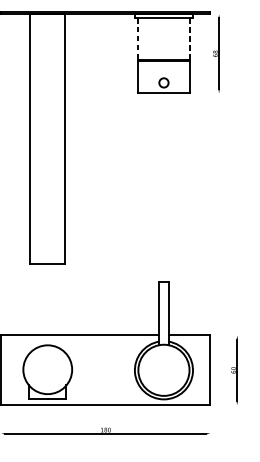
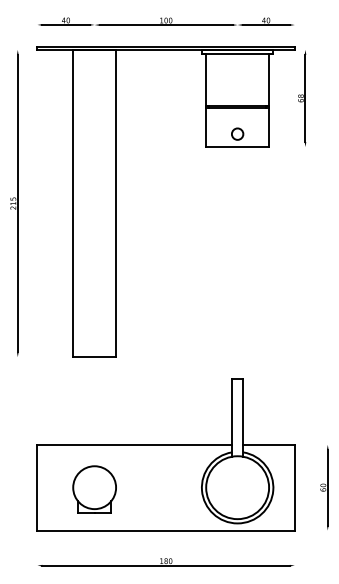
line: (138, 38) -> (206, 79), dashed -> solid
line: (189, 38) -> (269, 79), dashed -> solid
part: (47, 371) -> (94, 489), size x0.71

